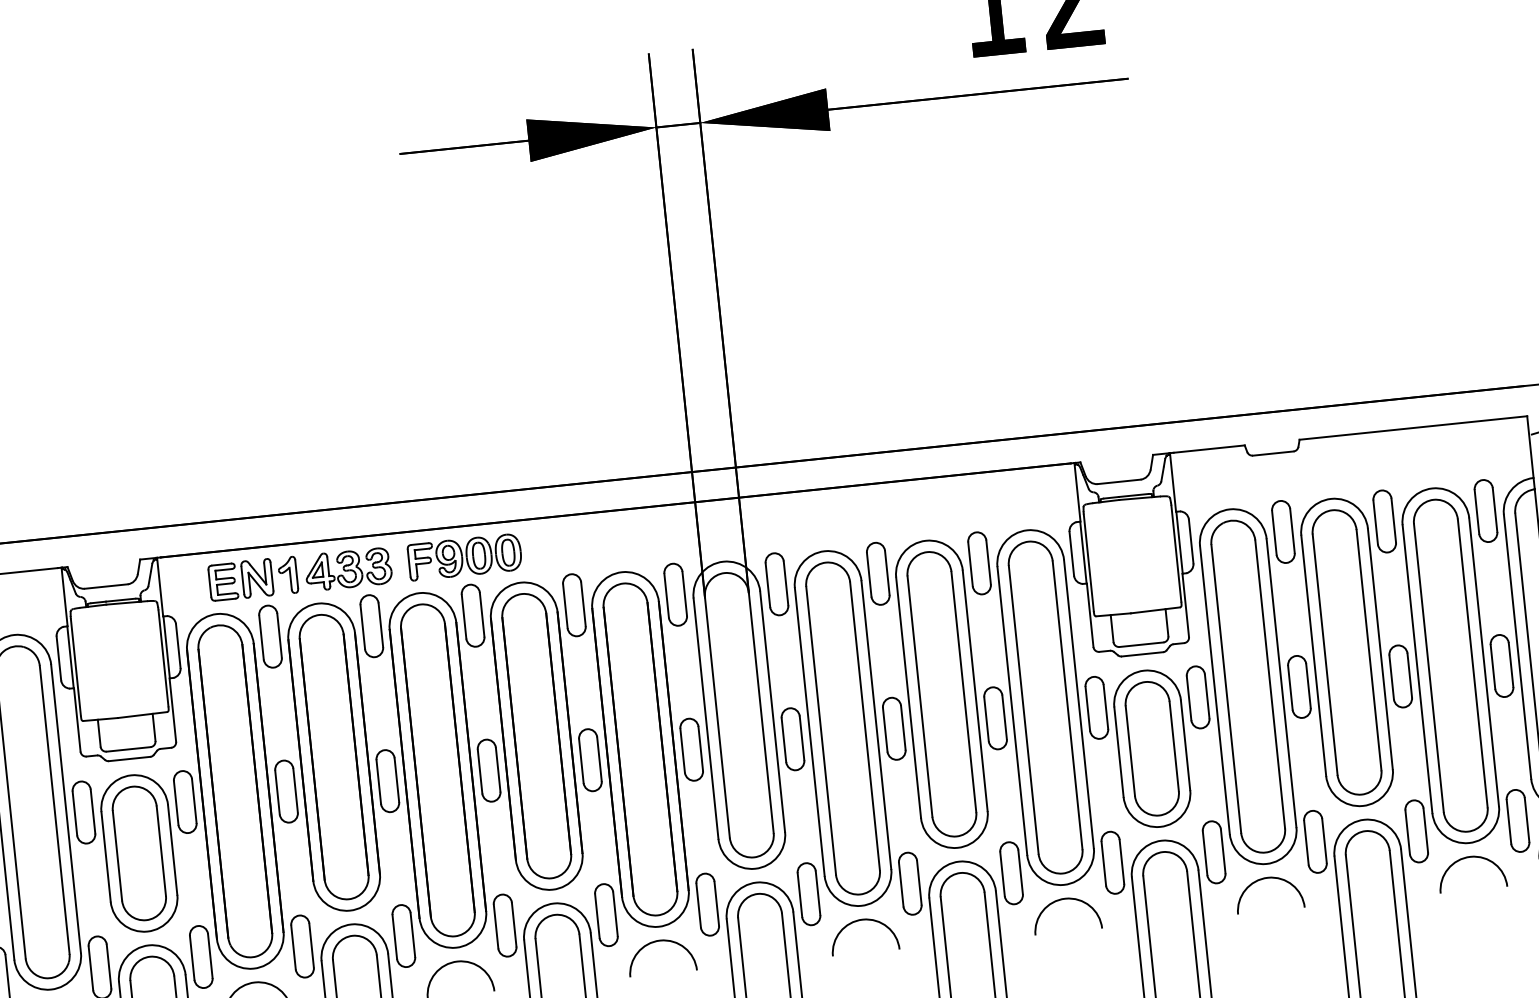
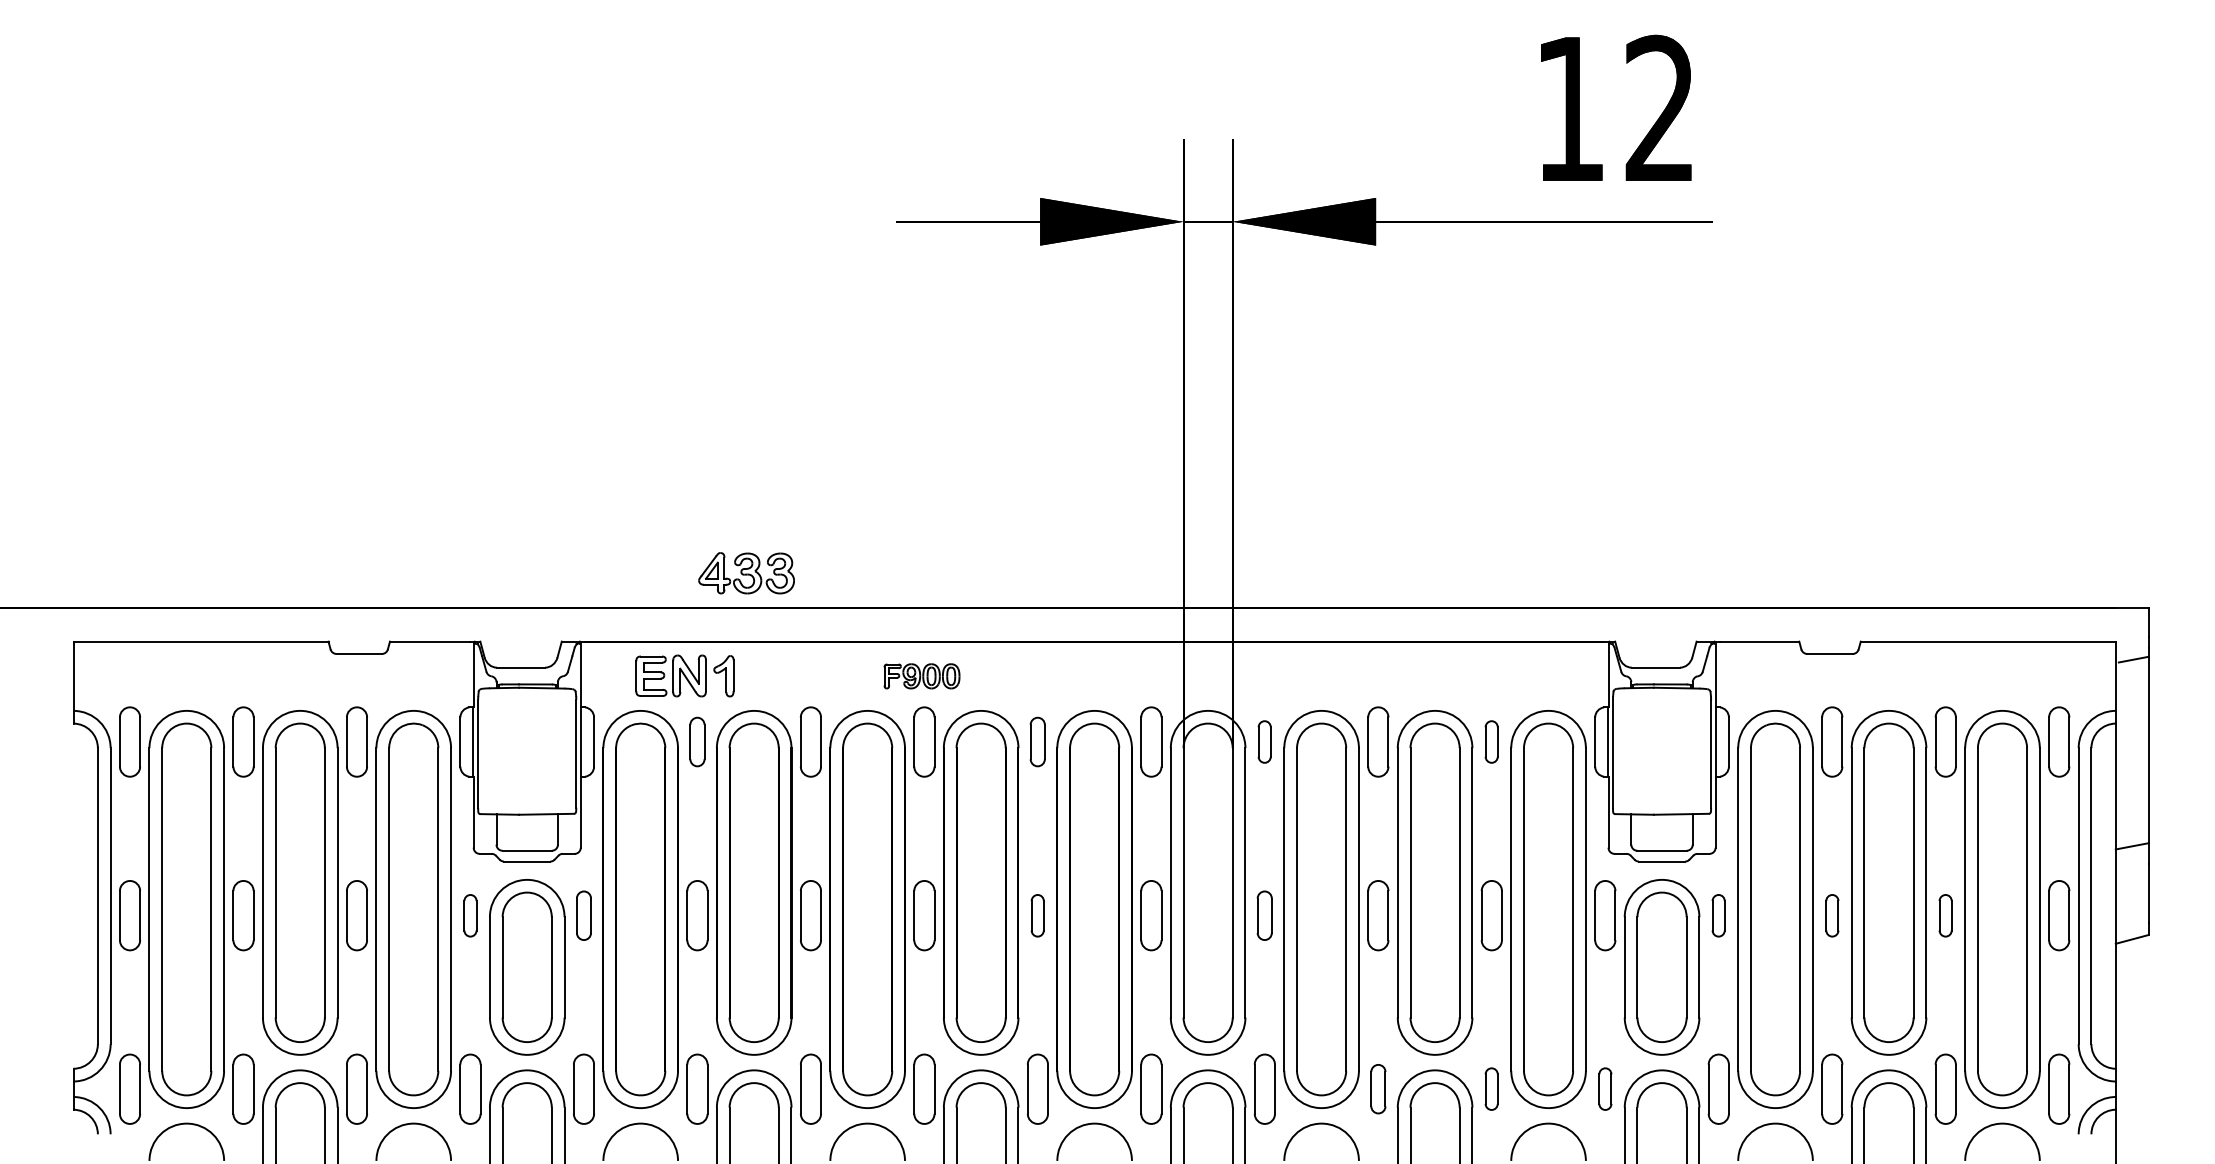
part: (464, 557) -> (921, 676), size x0.6
part: (979, 562) -> (1491, 741), size x0.6
part: (348, 569) -> (746, 573), moved
part: (776, 583) -> (1264, 741), size x0.6
part: (574, 604) -> (1037, 741), size x0.7
part: (270, 636) -> (697, 741), size x0.7
part: (1400, 676) -> (1945, 915), size x0.6
part: (1299, 686) -> (1832, 915), size x0.6
part: (1197, 697) -> (1718, 915), size x0.6
part: (792, 739) -> (1264, 915), size x0.7
part: (590, 760) -> (1037, 915), size x0.6
part: (184, 801) -> (583, 915), size x0.7
part: (83, 812) -> (470, 915), size x0.6
part: (1112, 862) -> (1605, 1088), size x0.6
part: (1011, 872) -> (1491, 1088), size x0.6
part: (910, 883) -> (1378, 1088), size x0.7

